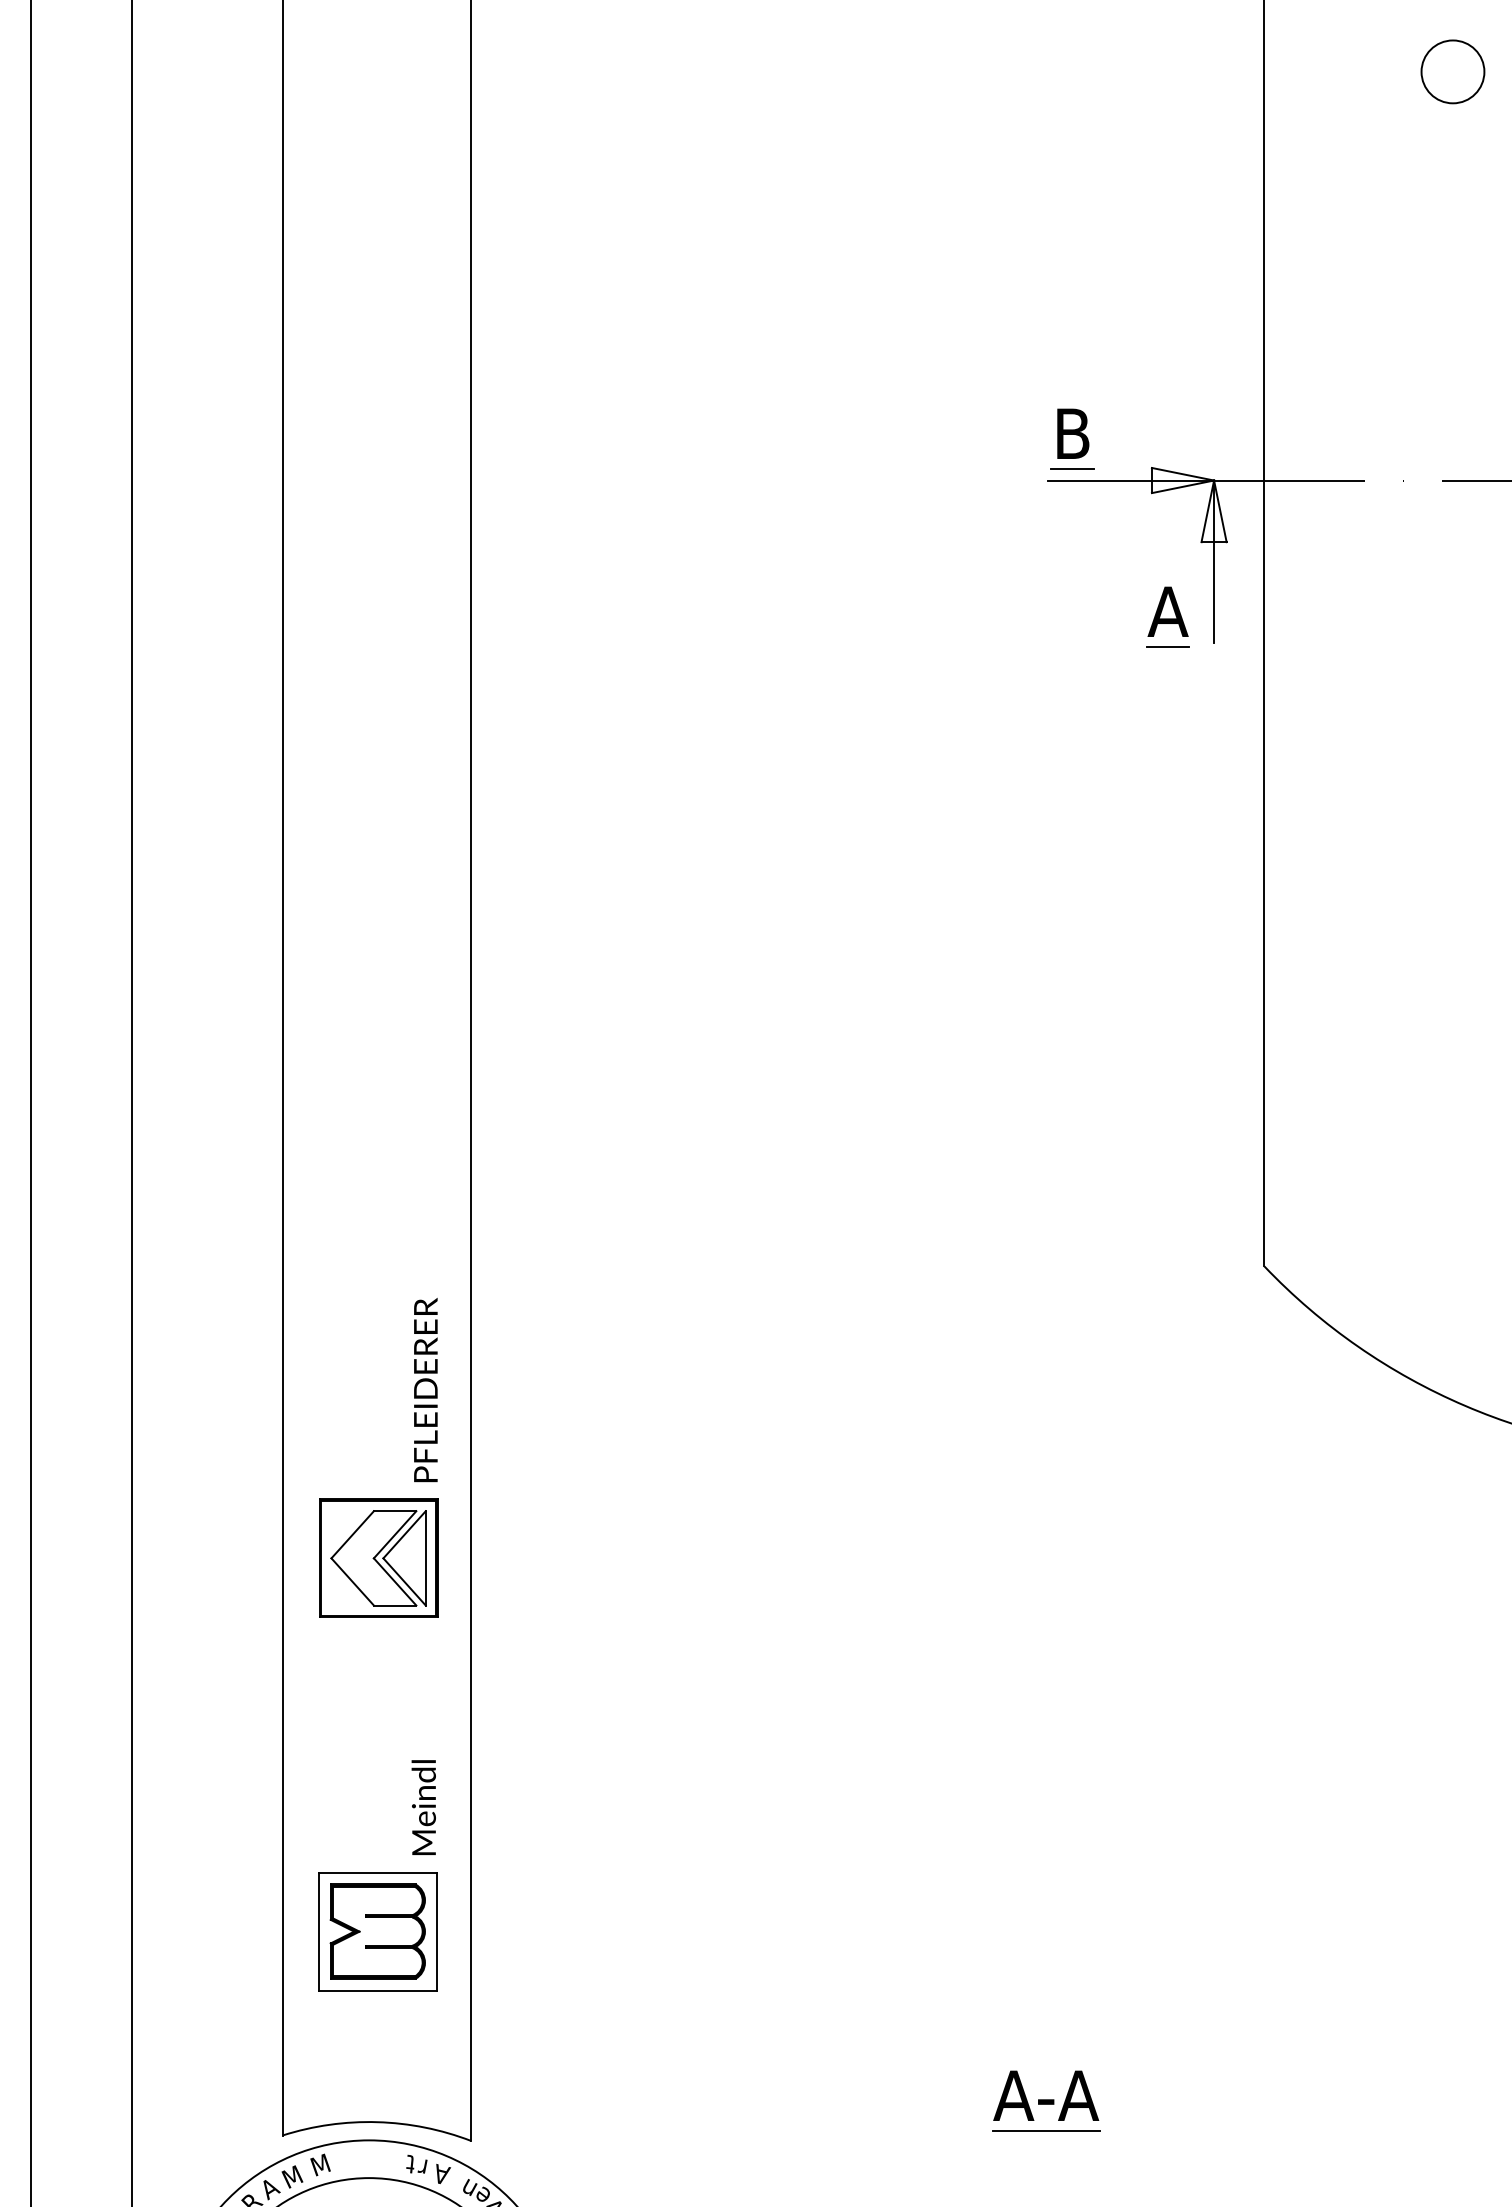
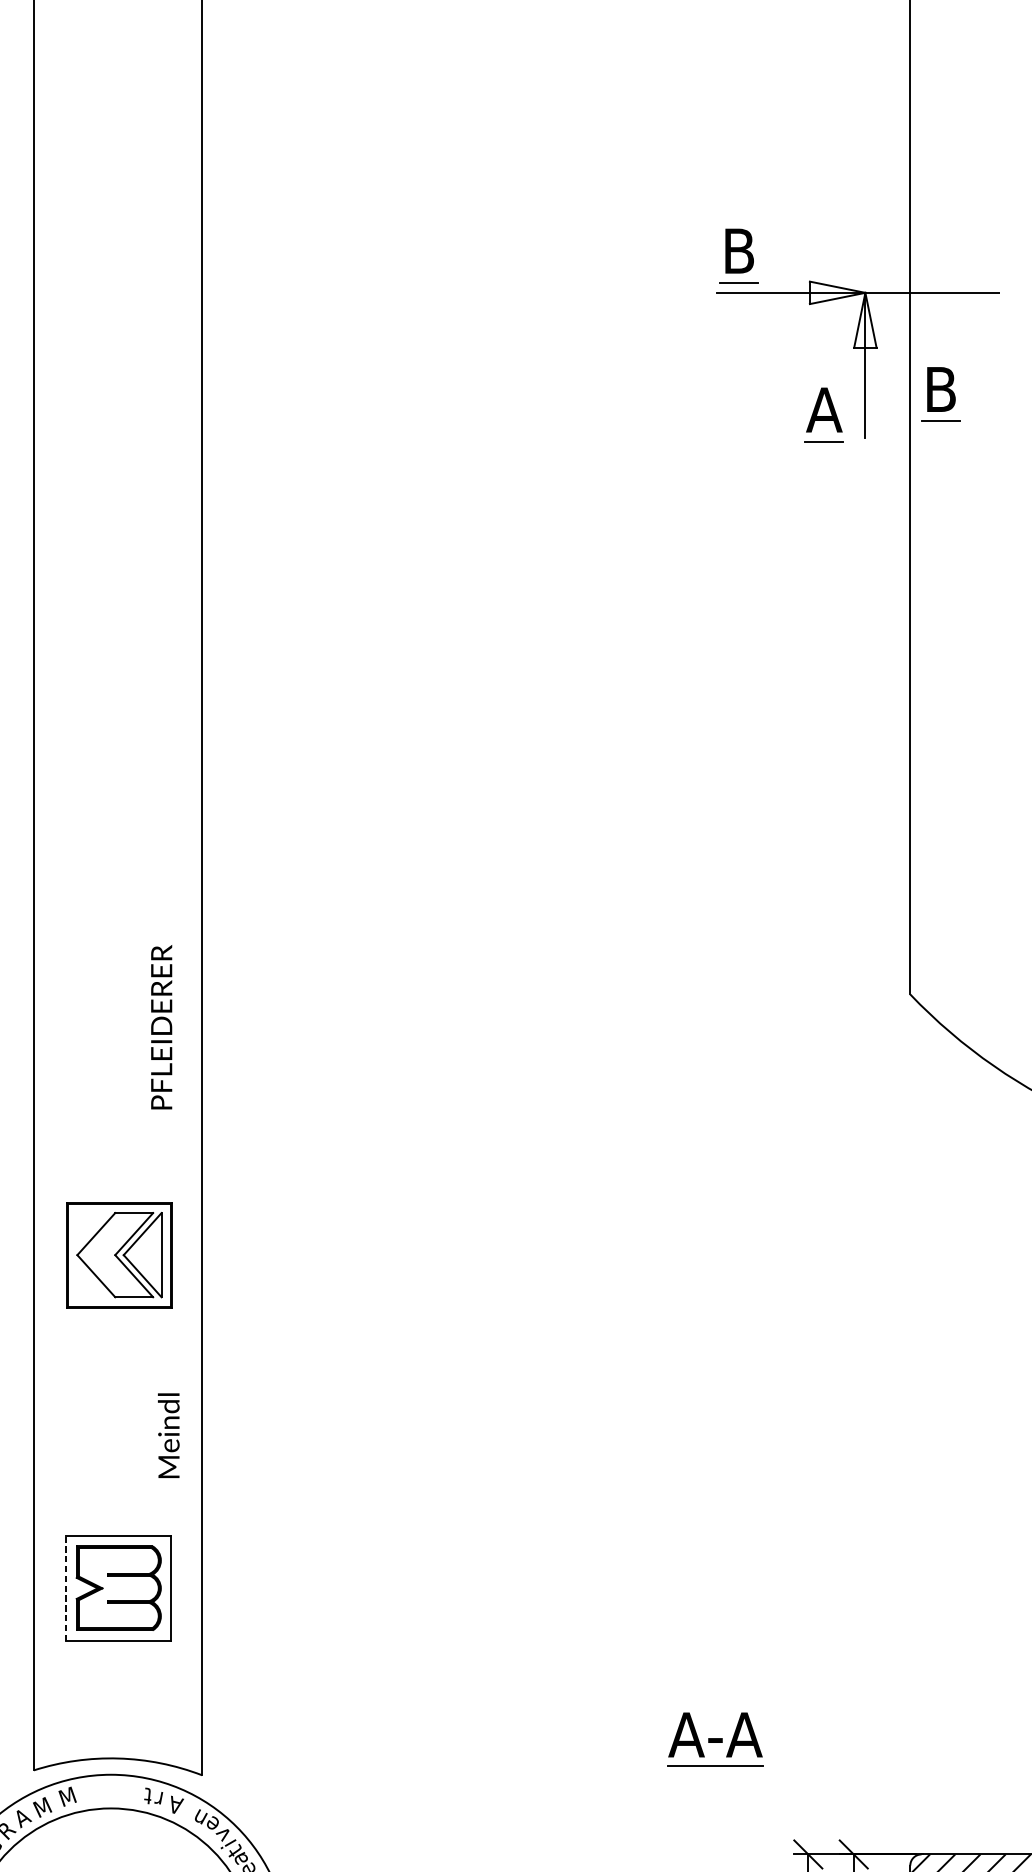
part: (1298, 593) -> (940, 393), added
text: (425, 1390) -> (161, 1027), moved
text: (423, 1807) -> (168, 1435), moved
line: (318, 1931) -> (65, 1588), solid -> dashed

